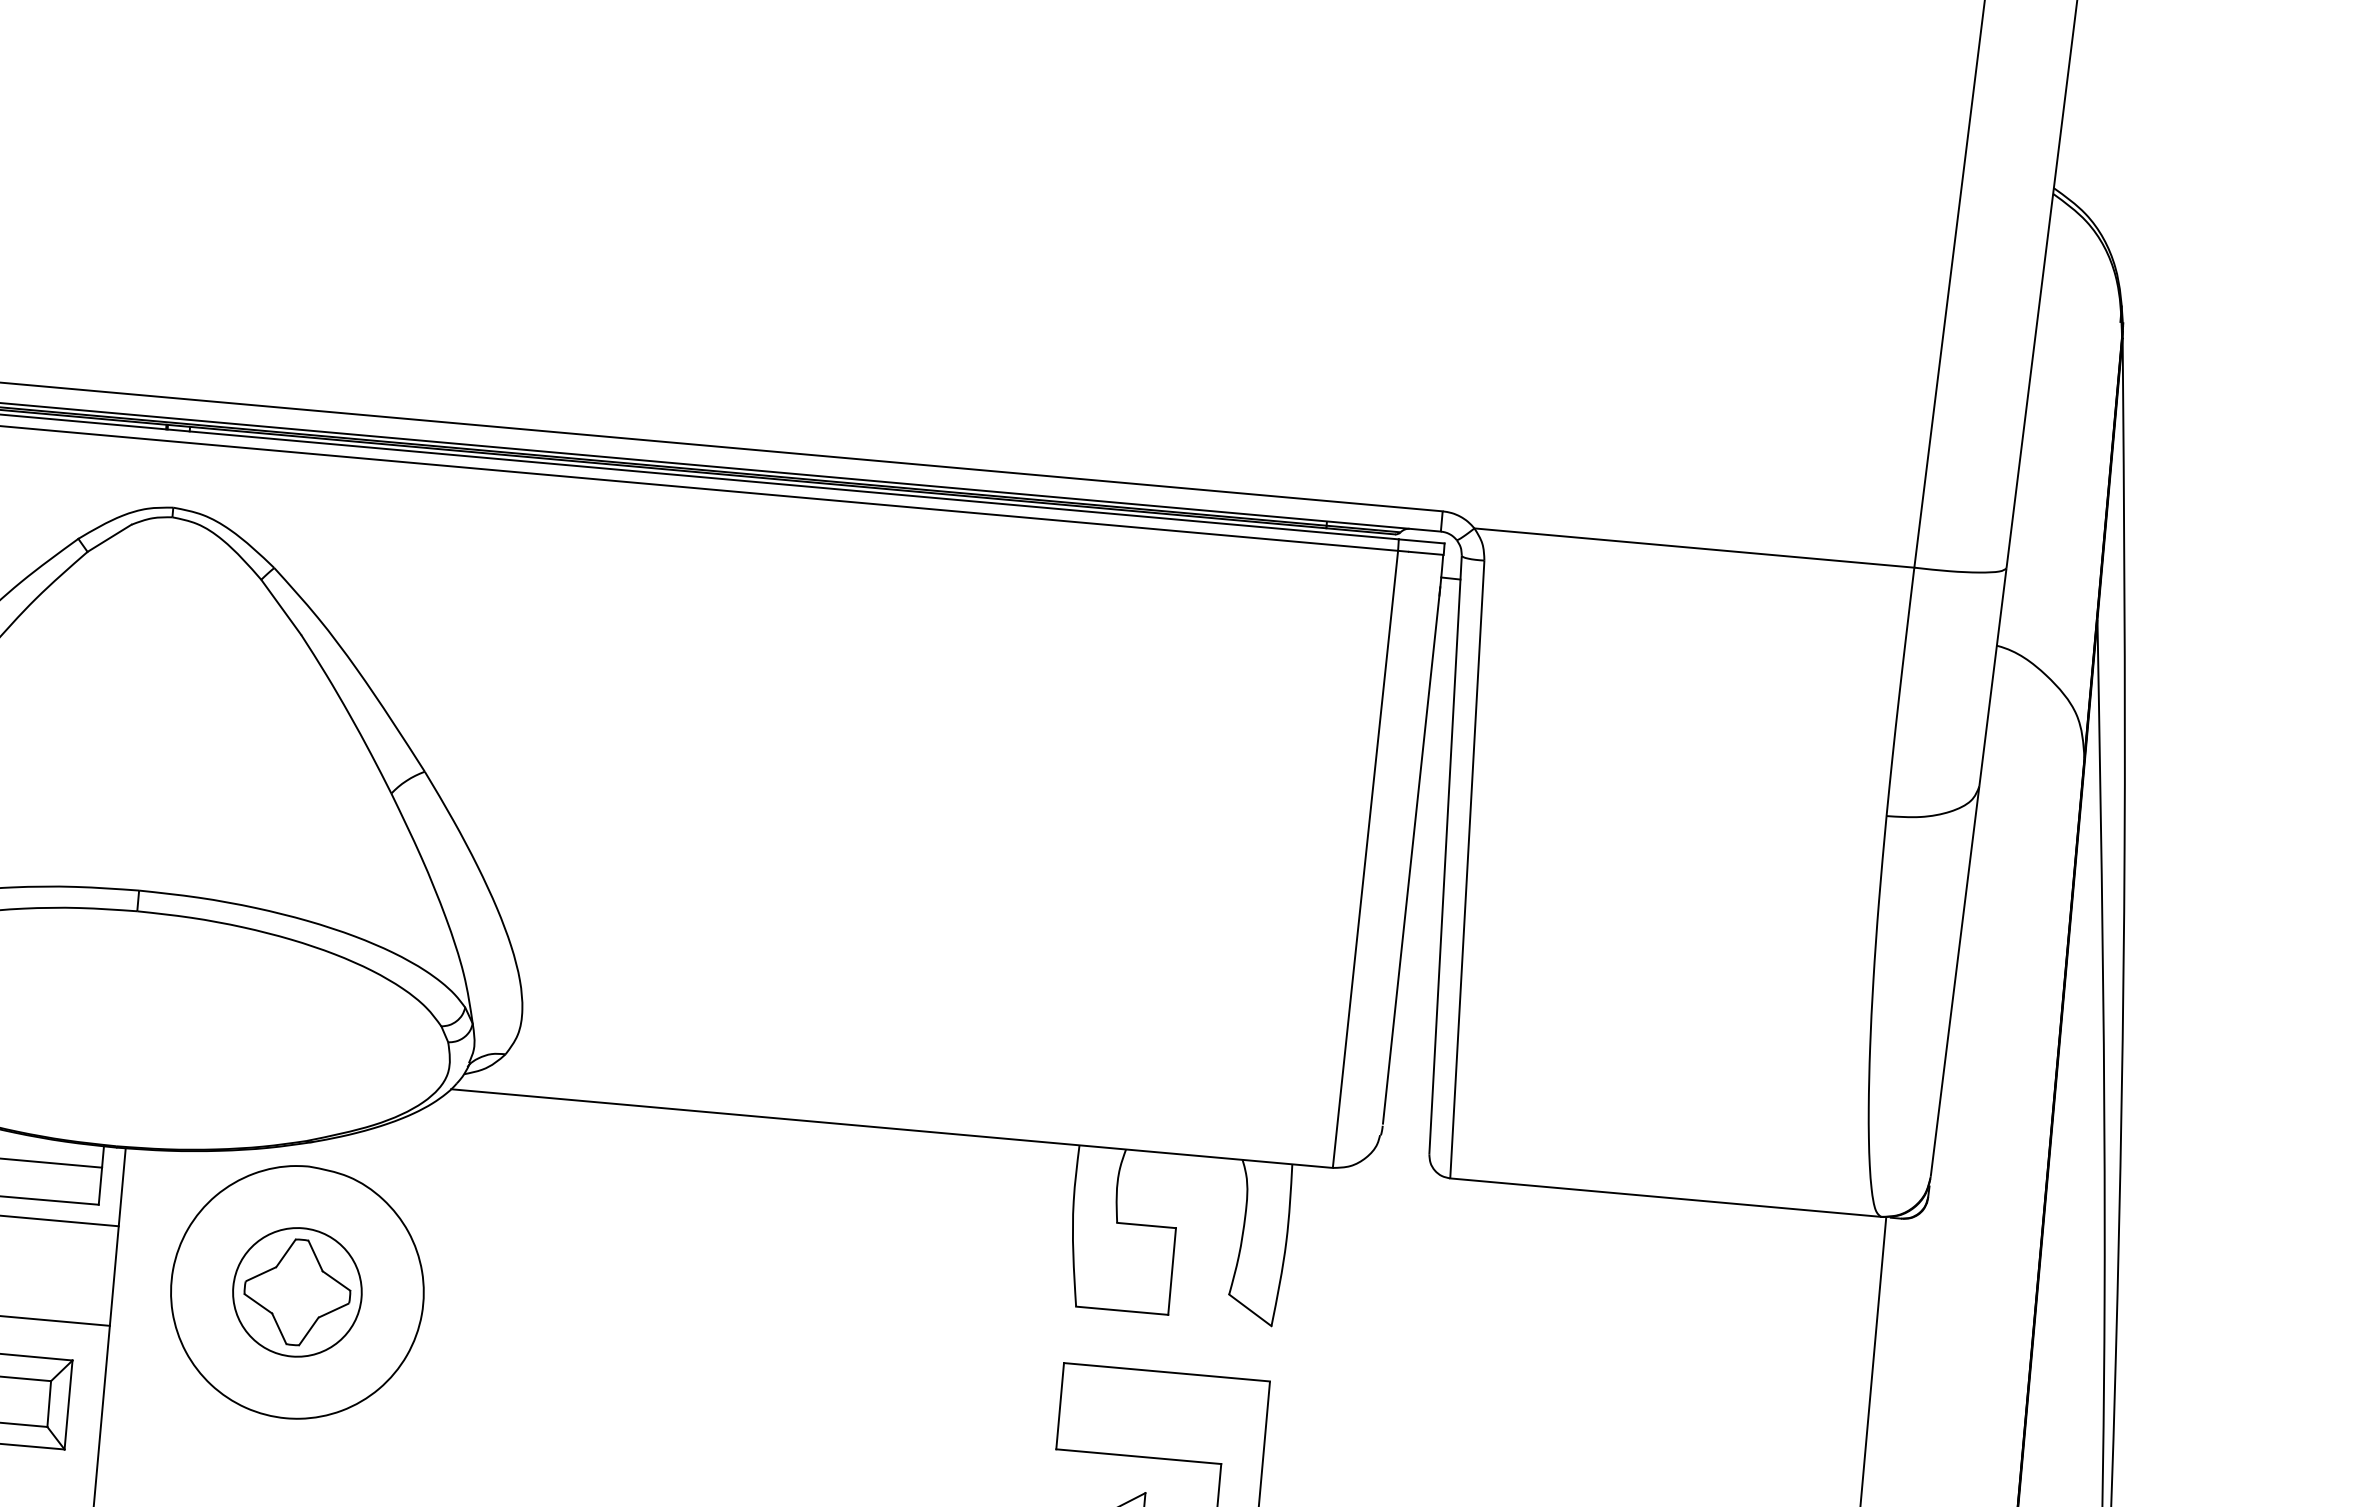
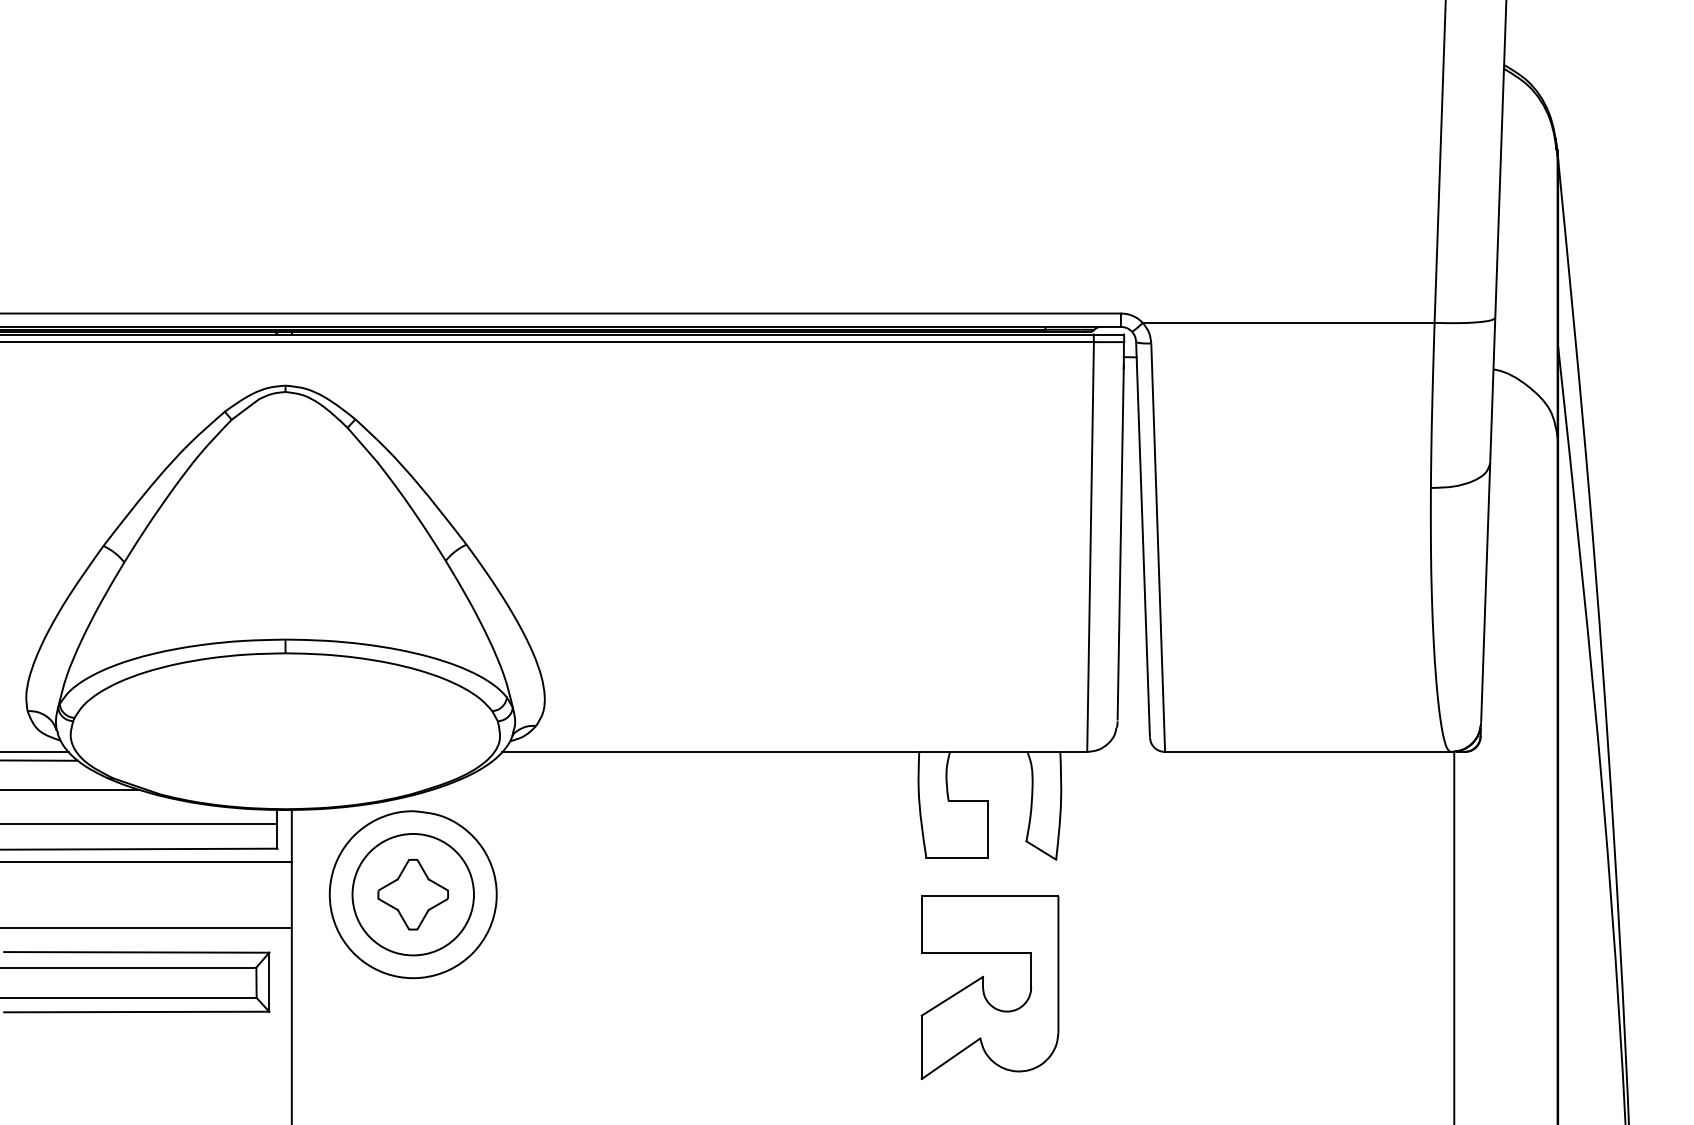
circle: (296, 1291) -> (412, 894), size x1.43

